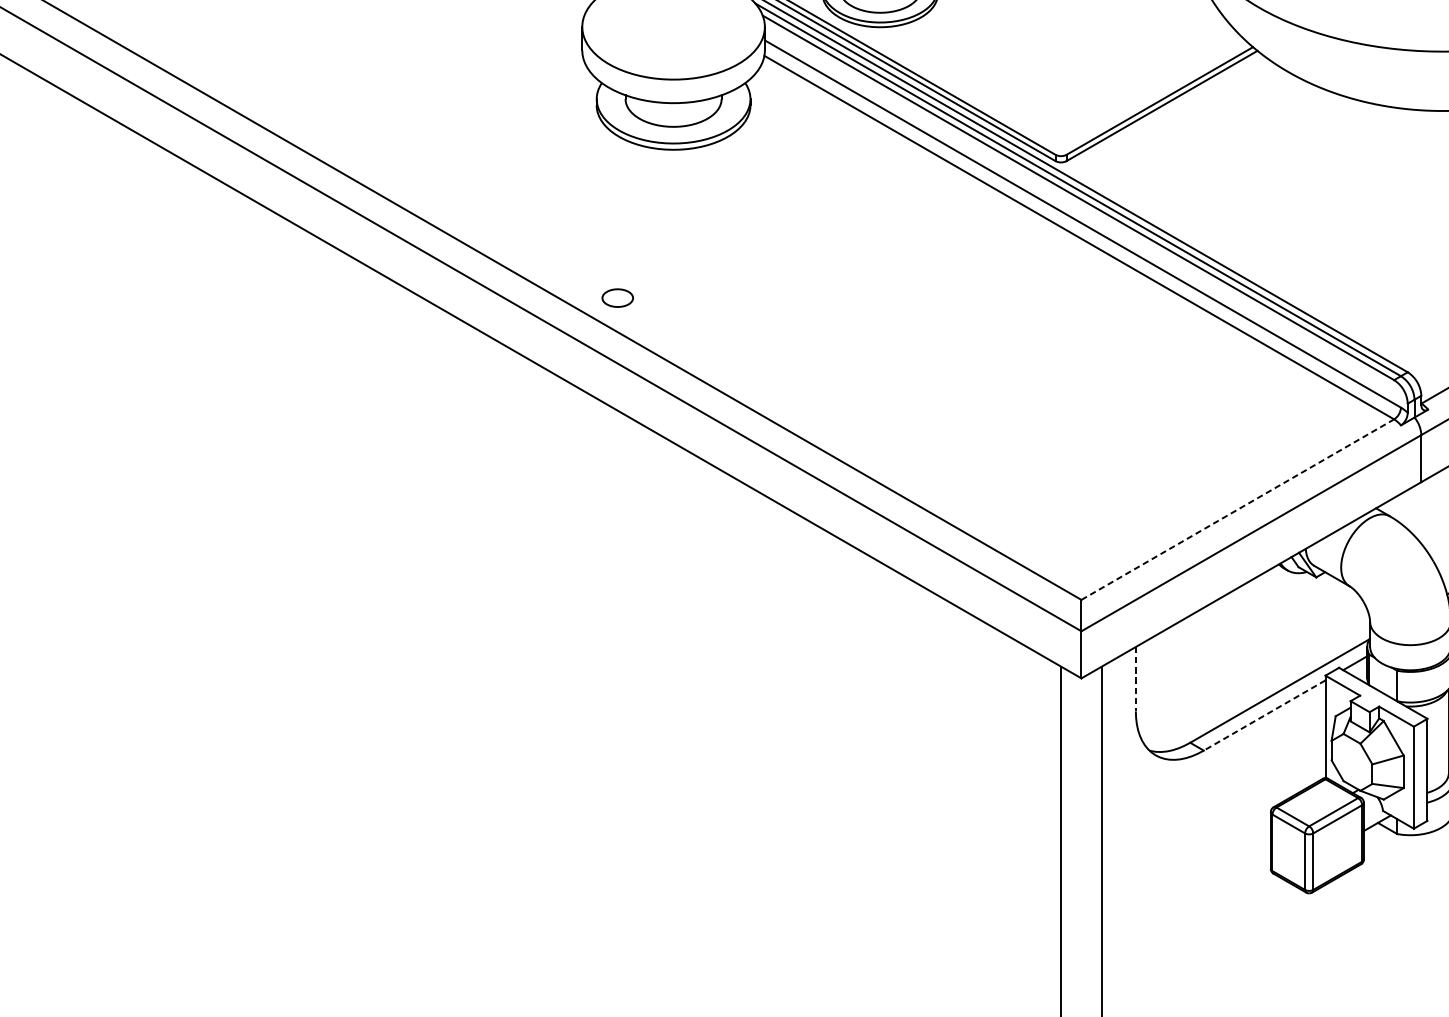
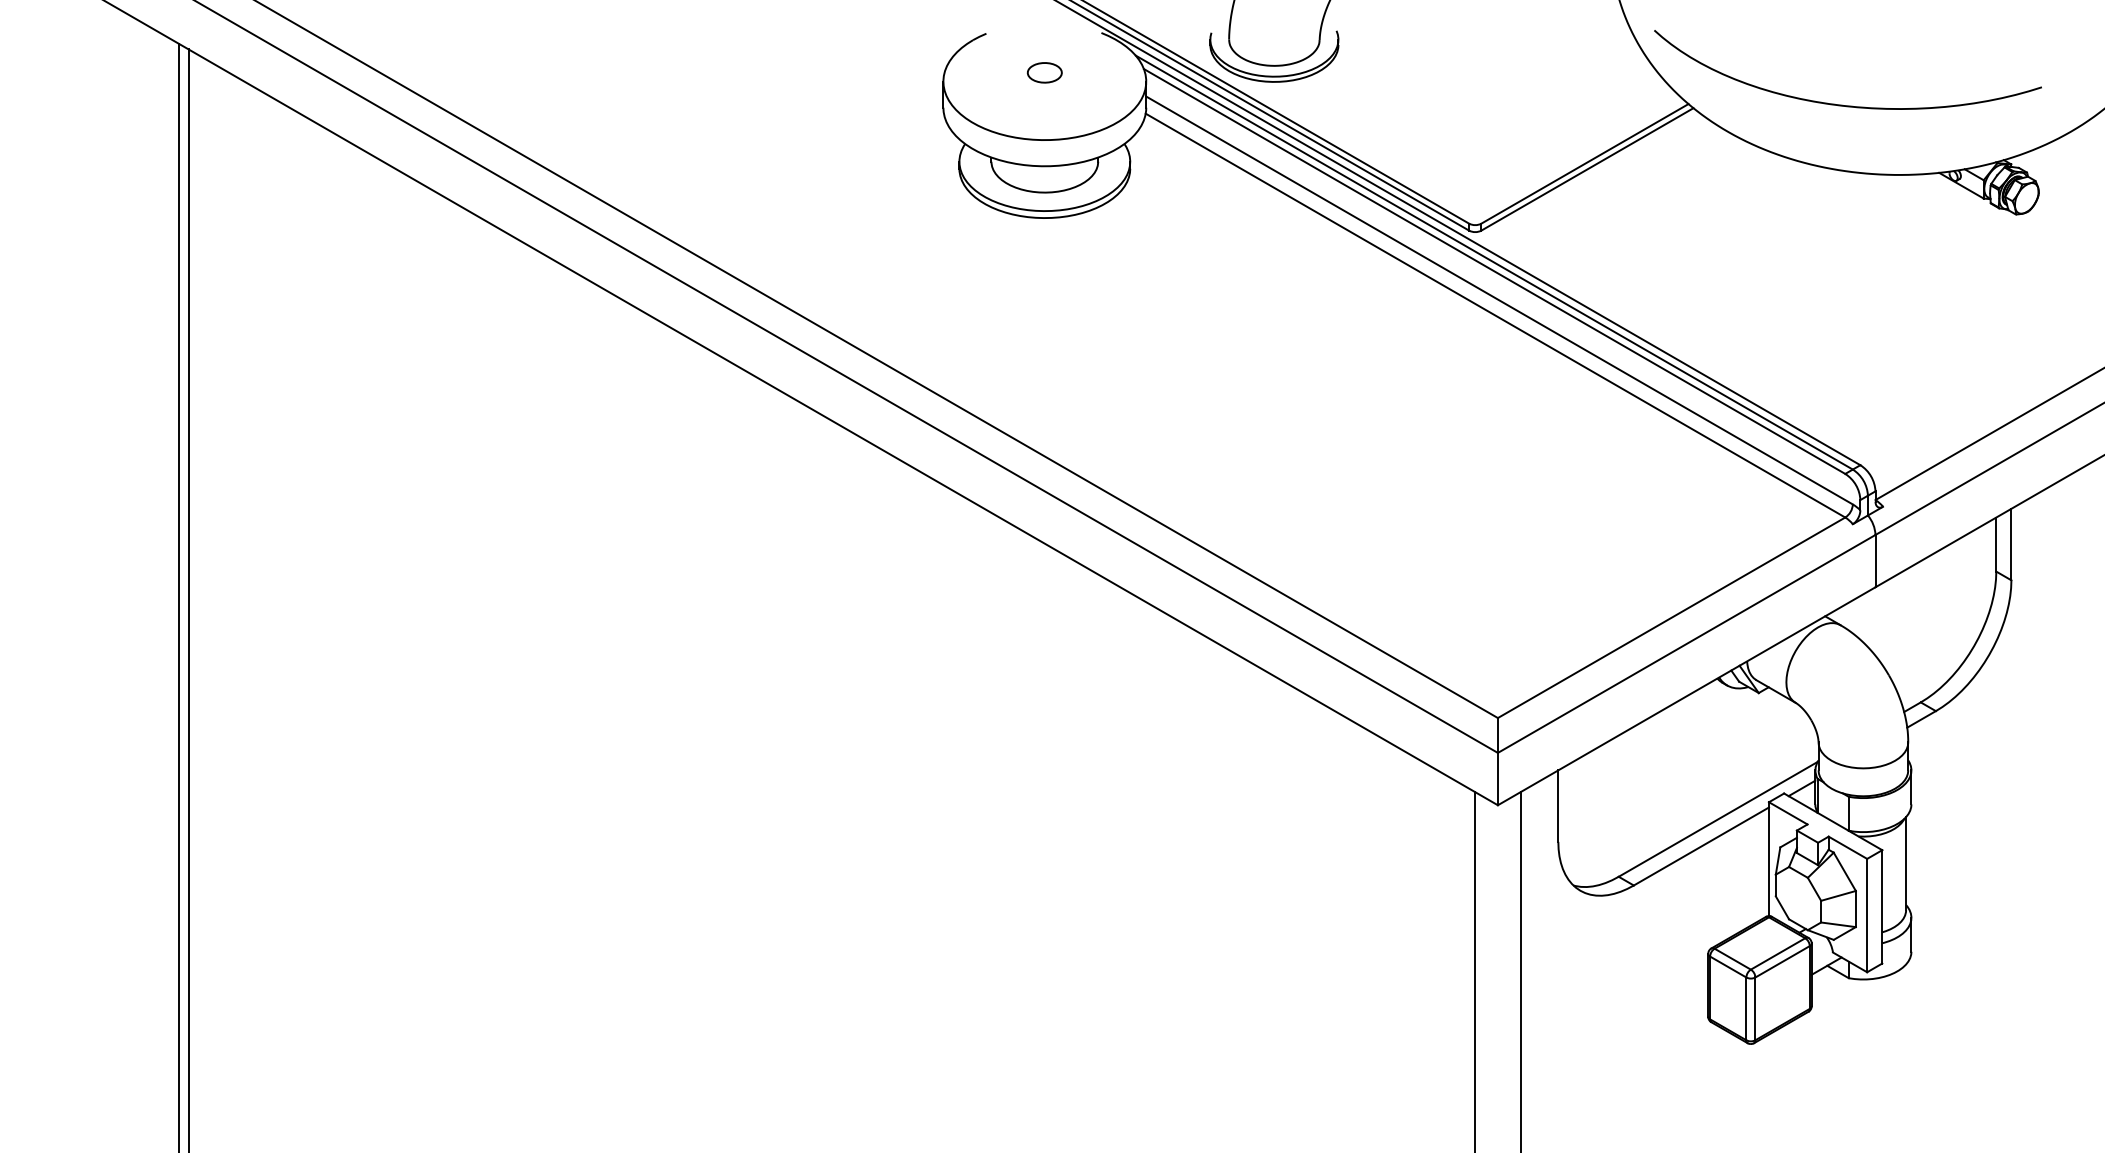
part: (617, 297) -> (1044, 72), moved
line: (1237, 509) -> (1671, 617), dashed -> solid
line: (1135, 679) -> (1558, 806), dashed -> solid
line: (1264, 715) -> (1701, 846), dashed -> solid

